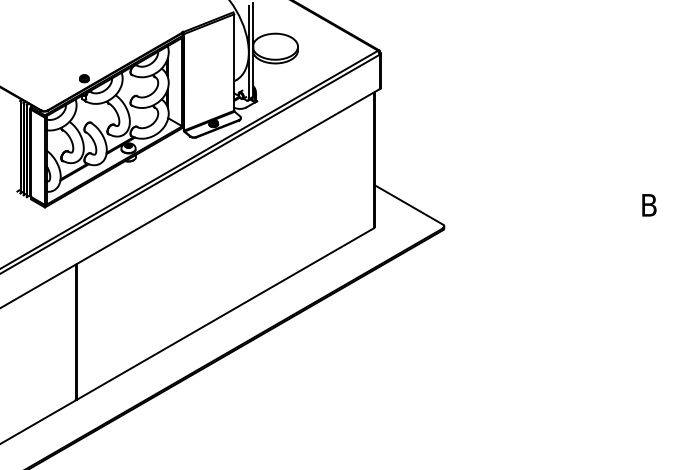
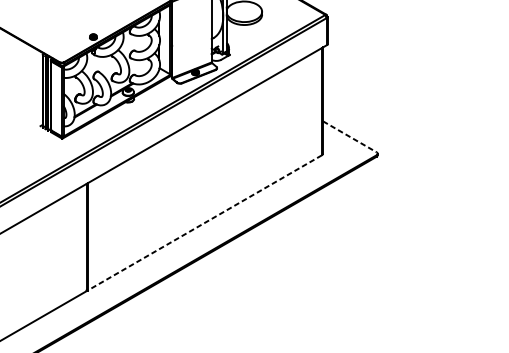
line: (409, 205) -> (350, 137), solid -> dashed
line: (224, 314) -> (204, 223), solid -> dashed

